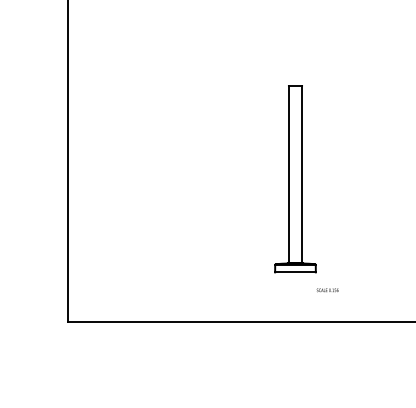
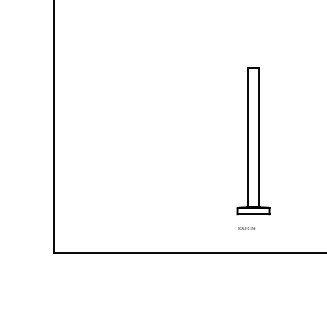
part: (295, 179) -> (253, 141), moved
text: (327, 290) -> (246, 228), moved

